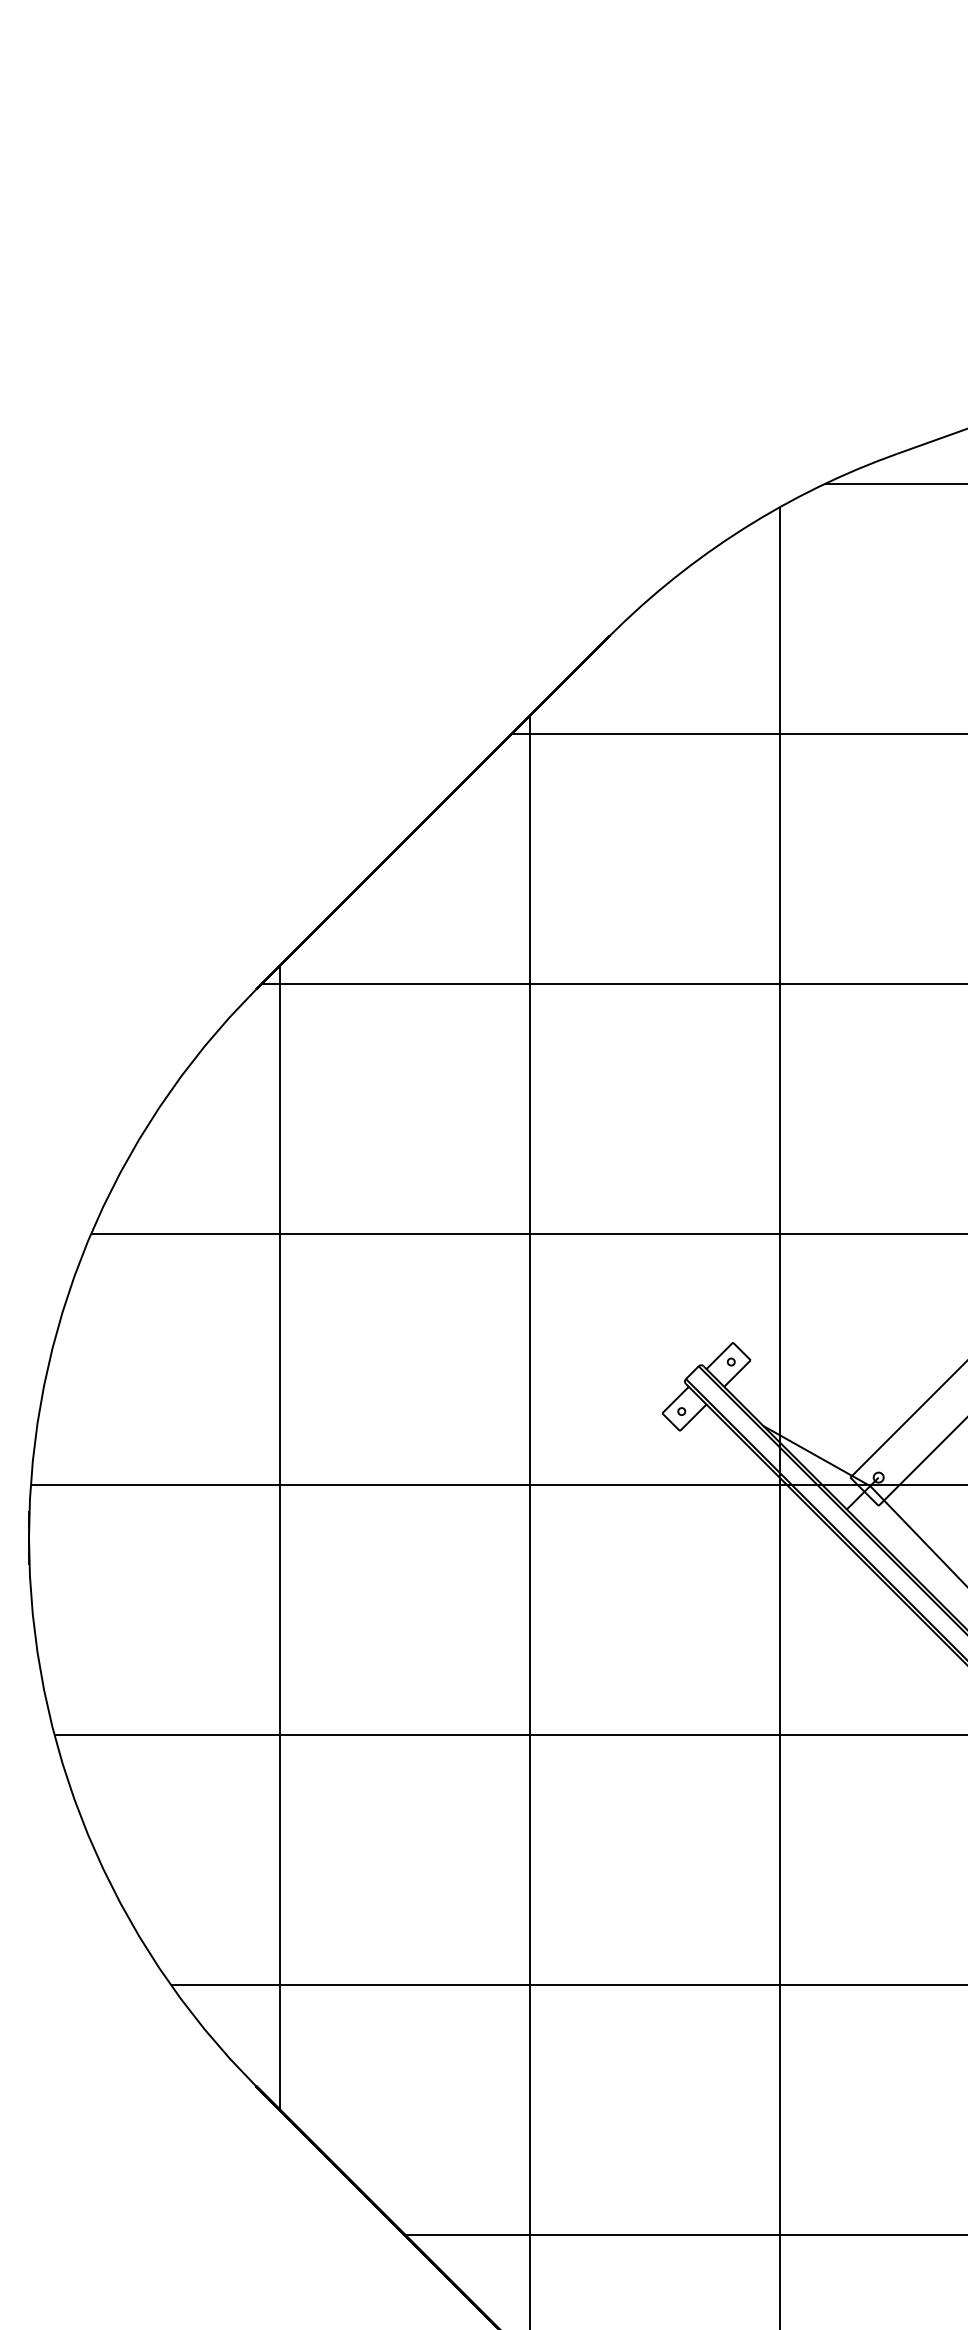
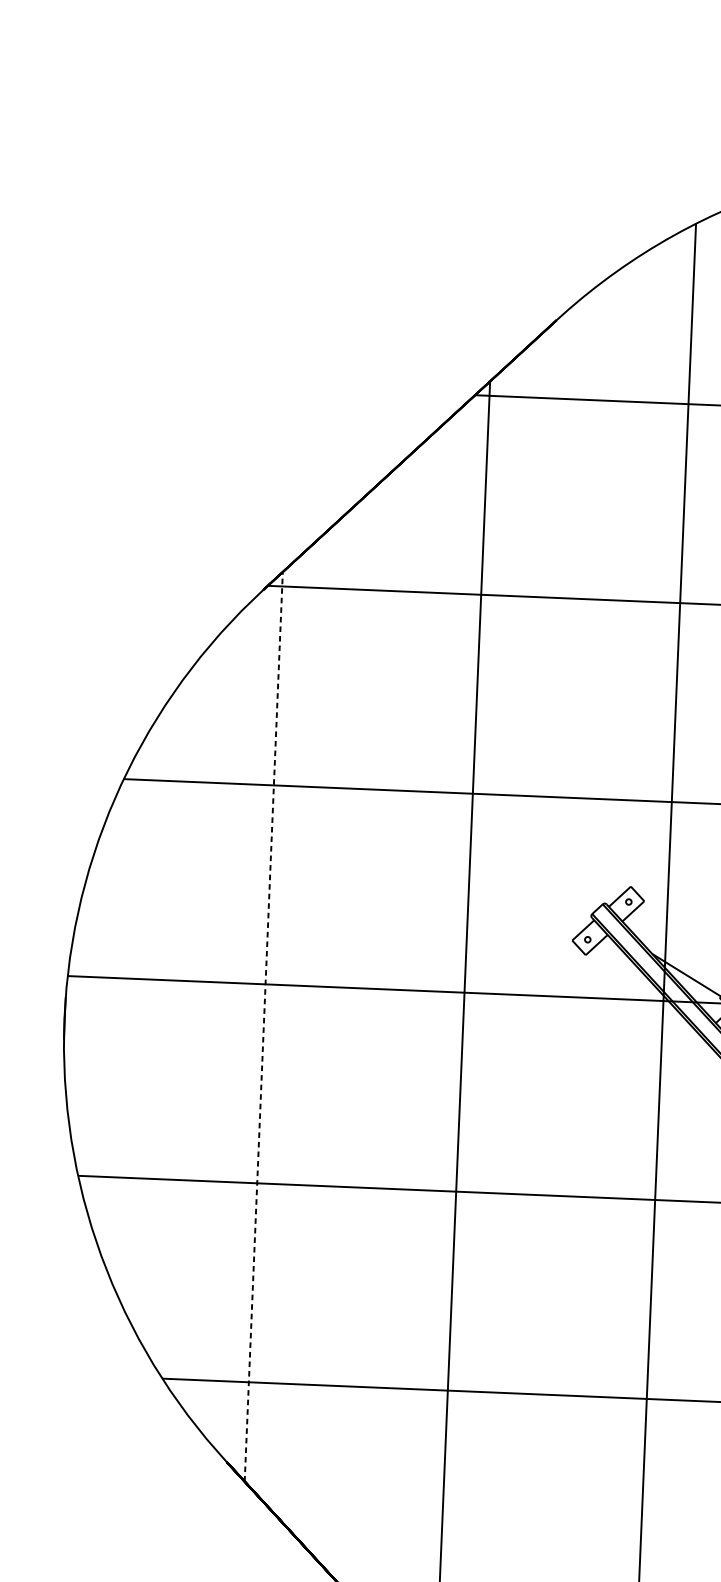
line: (279, 1537) -> (263, 1026), solid -> dashed

